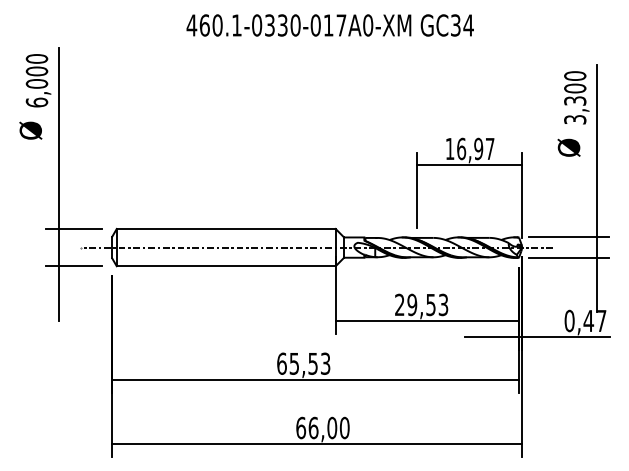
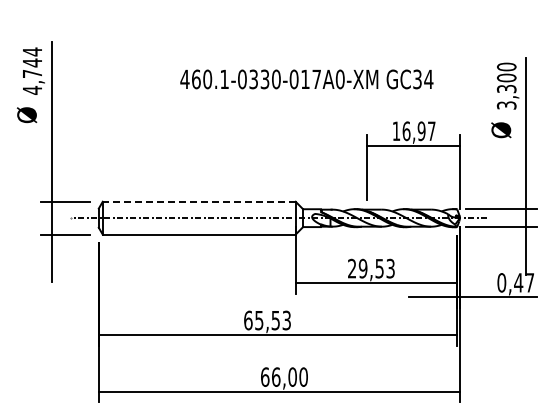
text: (329, 25) -> (306, 79), moved
text: (37, 80) -> (32, 70), 6,000 -> 4,744
line: (225, 228) -> (198, 201), solid -> dashed

